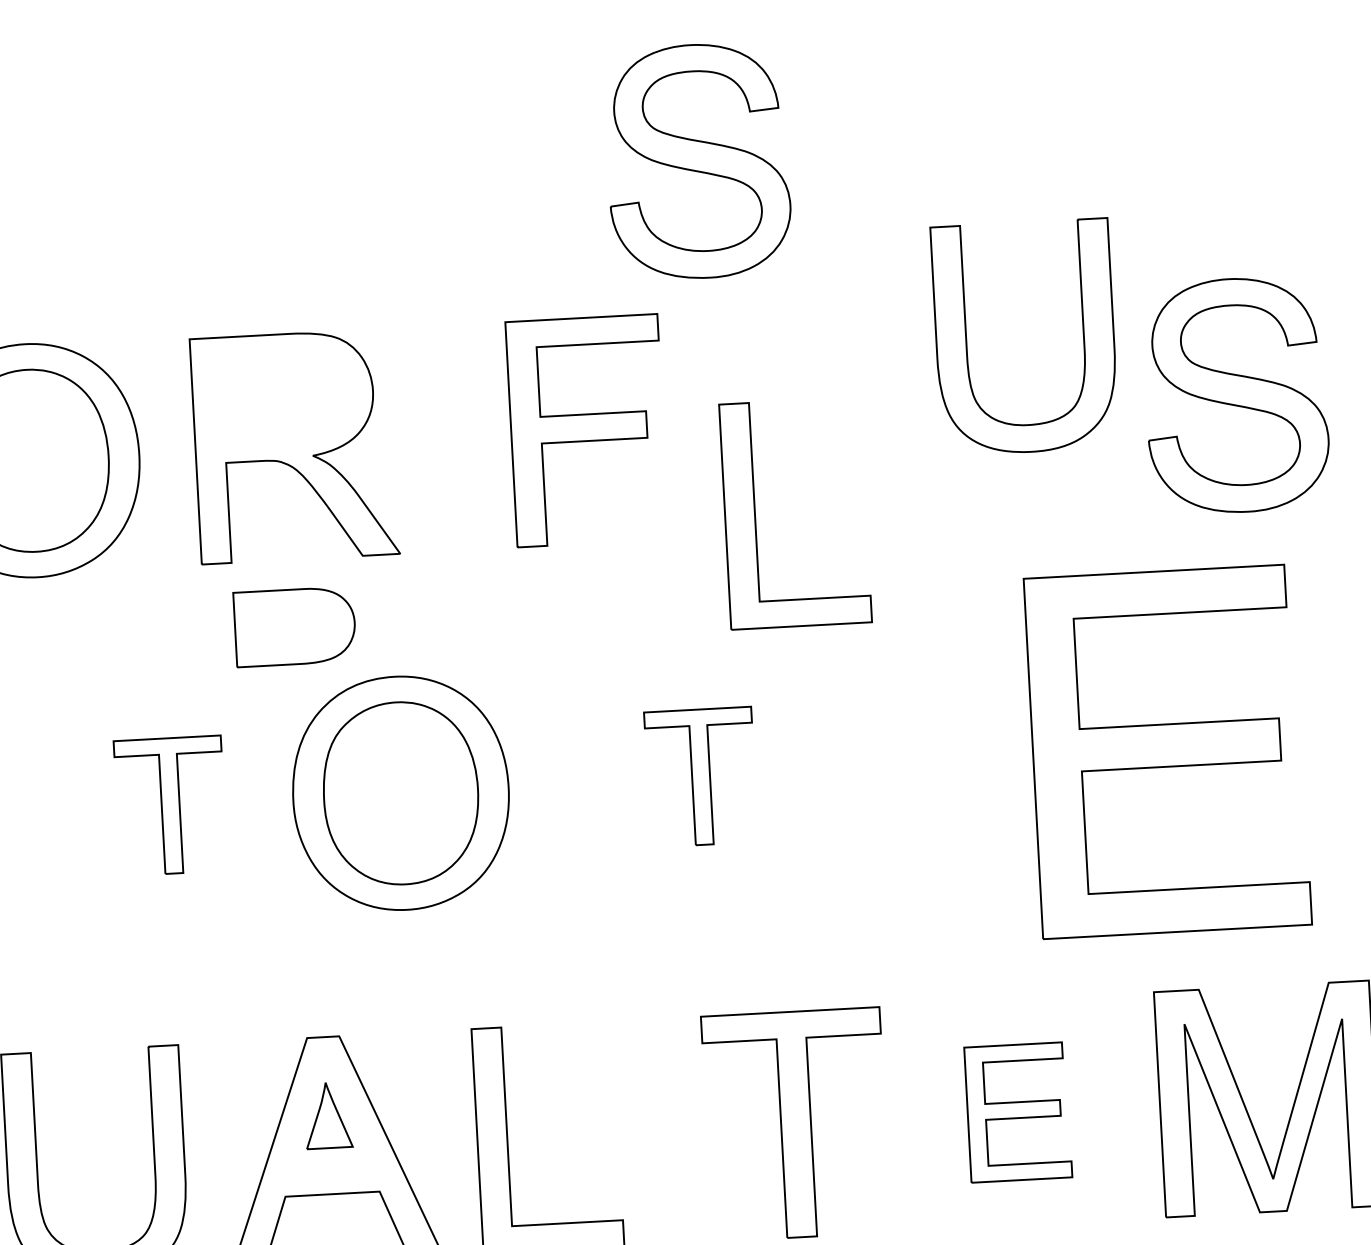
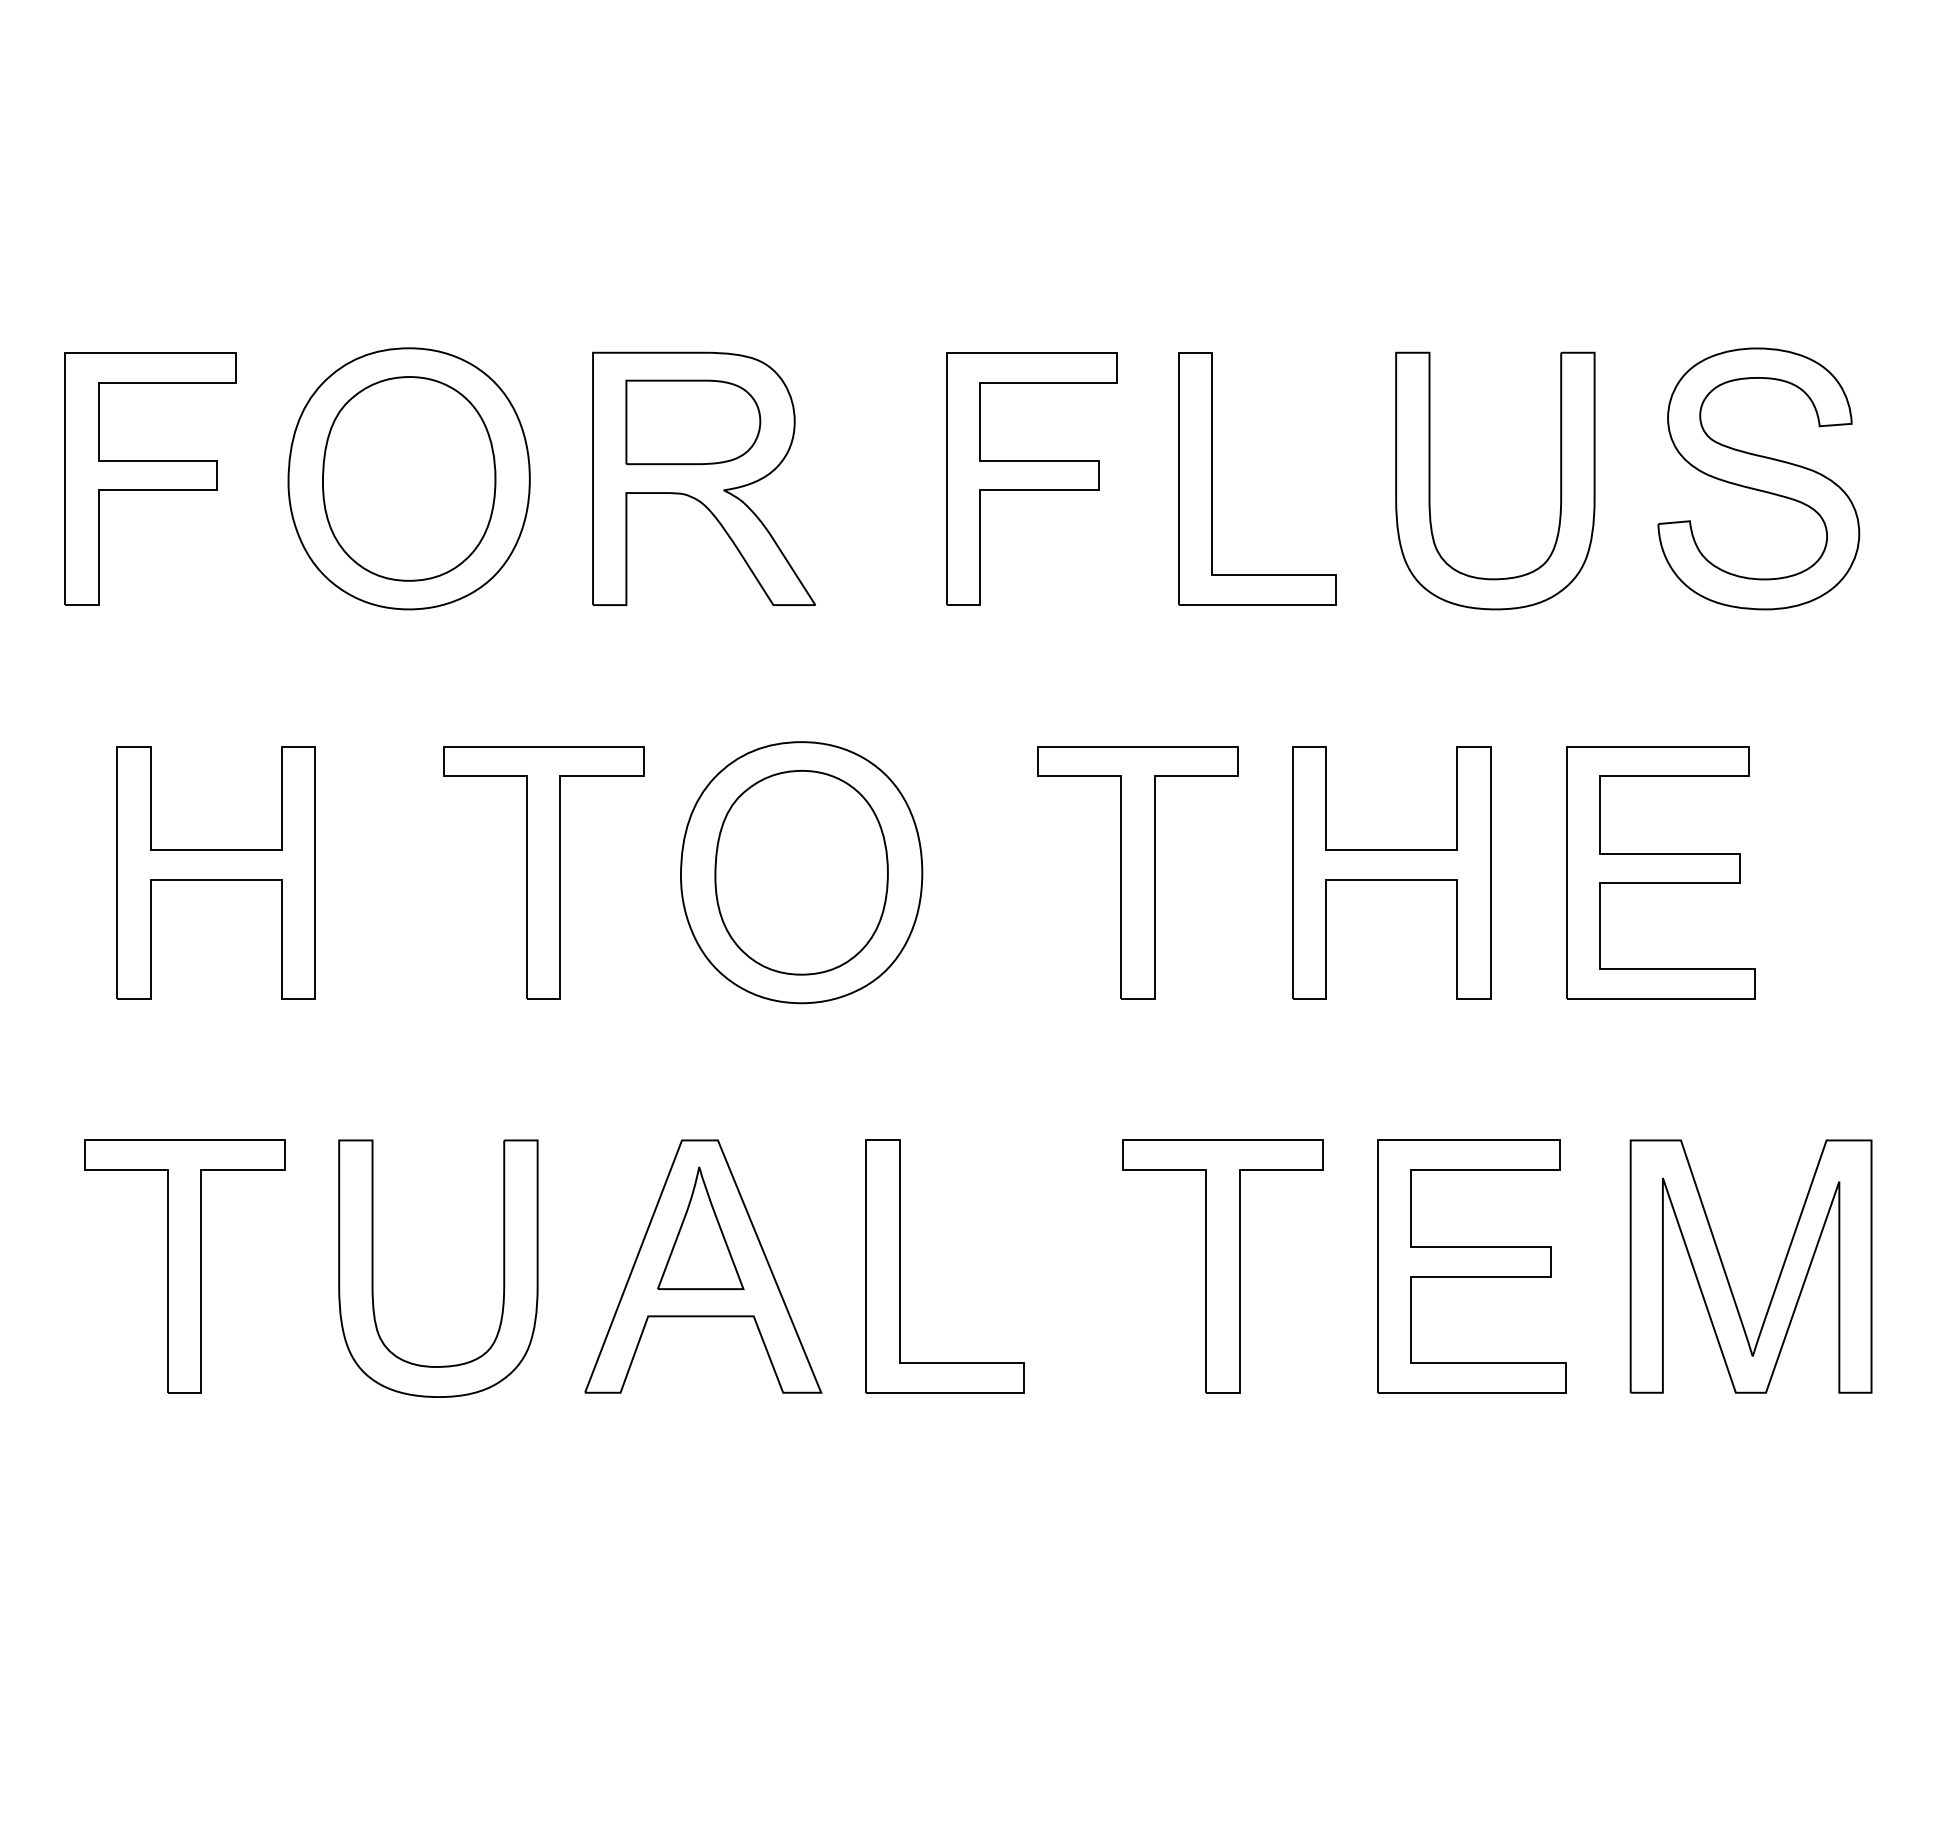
part: (697, 161) -> (1171, 184), removed
part: (967, 339) -> (1430, 480), moved
part: (755, 515) -> (1212, 478), moved
part: (295, 626) -> (693, 422), moved
part: (1167, 751) -> (1660, 872), size x0.62
part: (927, 764) -> (1391, 872), added
part: (700, 776) -> (1137, 872), size x1.67
part: (170, 805) -> (543, 872), size x1.67
part: (1017, 1112) -> (1471, 1266), size x1.67
part: (327, 1114) -> (700, 1227), size x1.67

